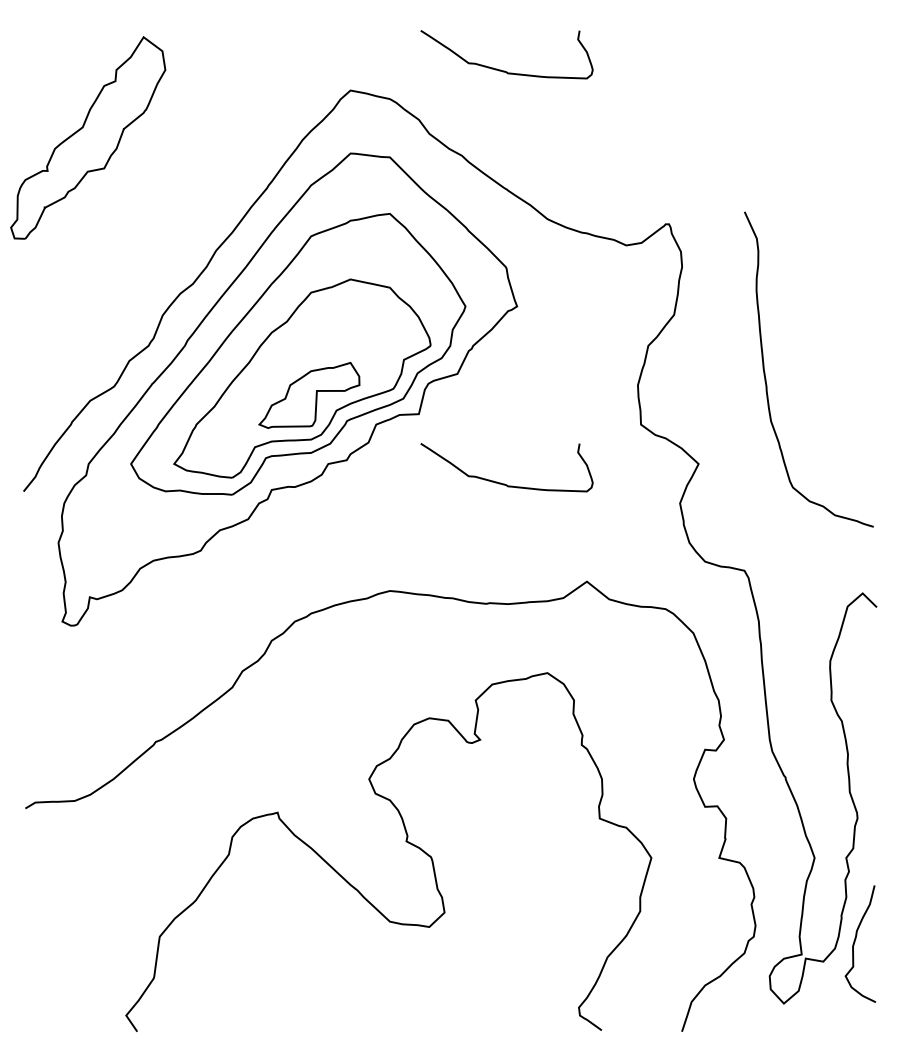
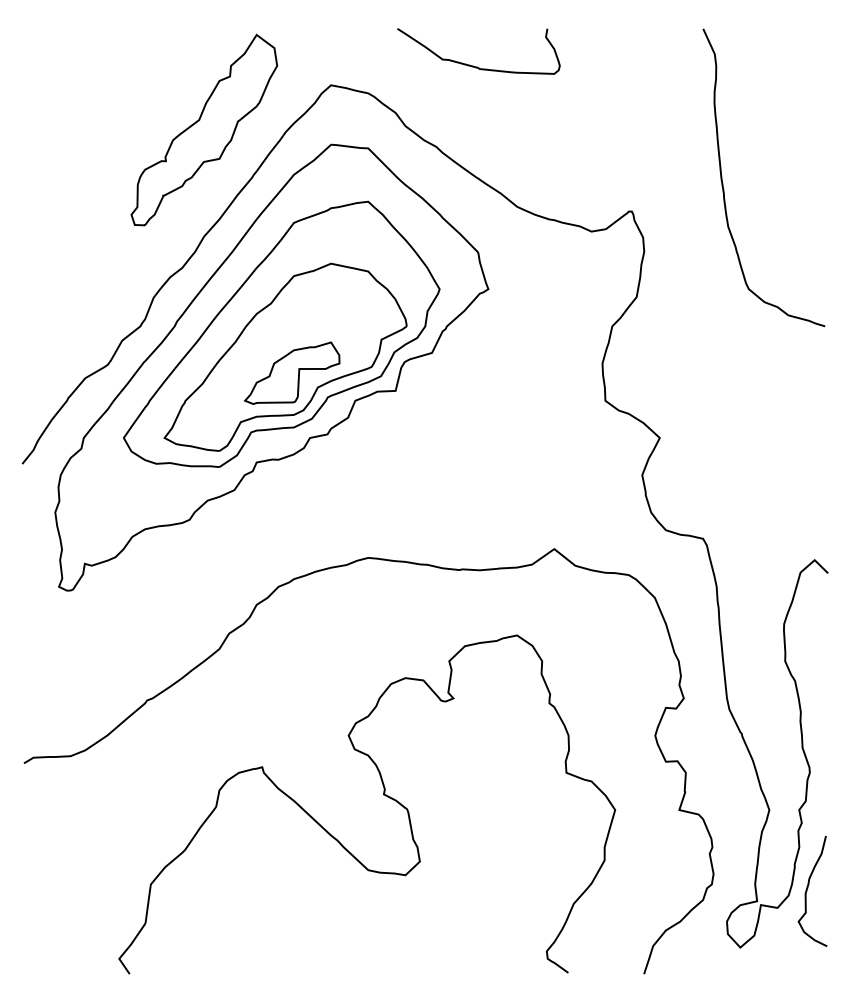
part: (88, 137) -> (204, 129), moved
curve: (766, 375) -> (723, 183), moved
curve: (501, 482) -> (473, 455), removed

